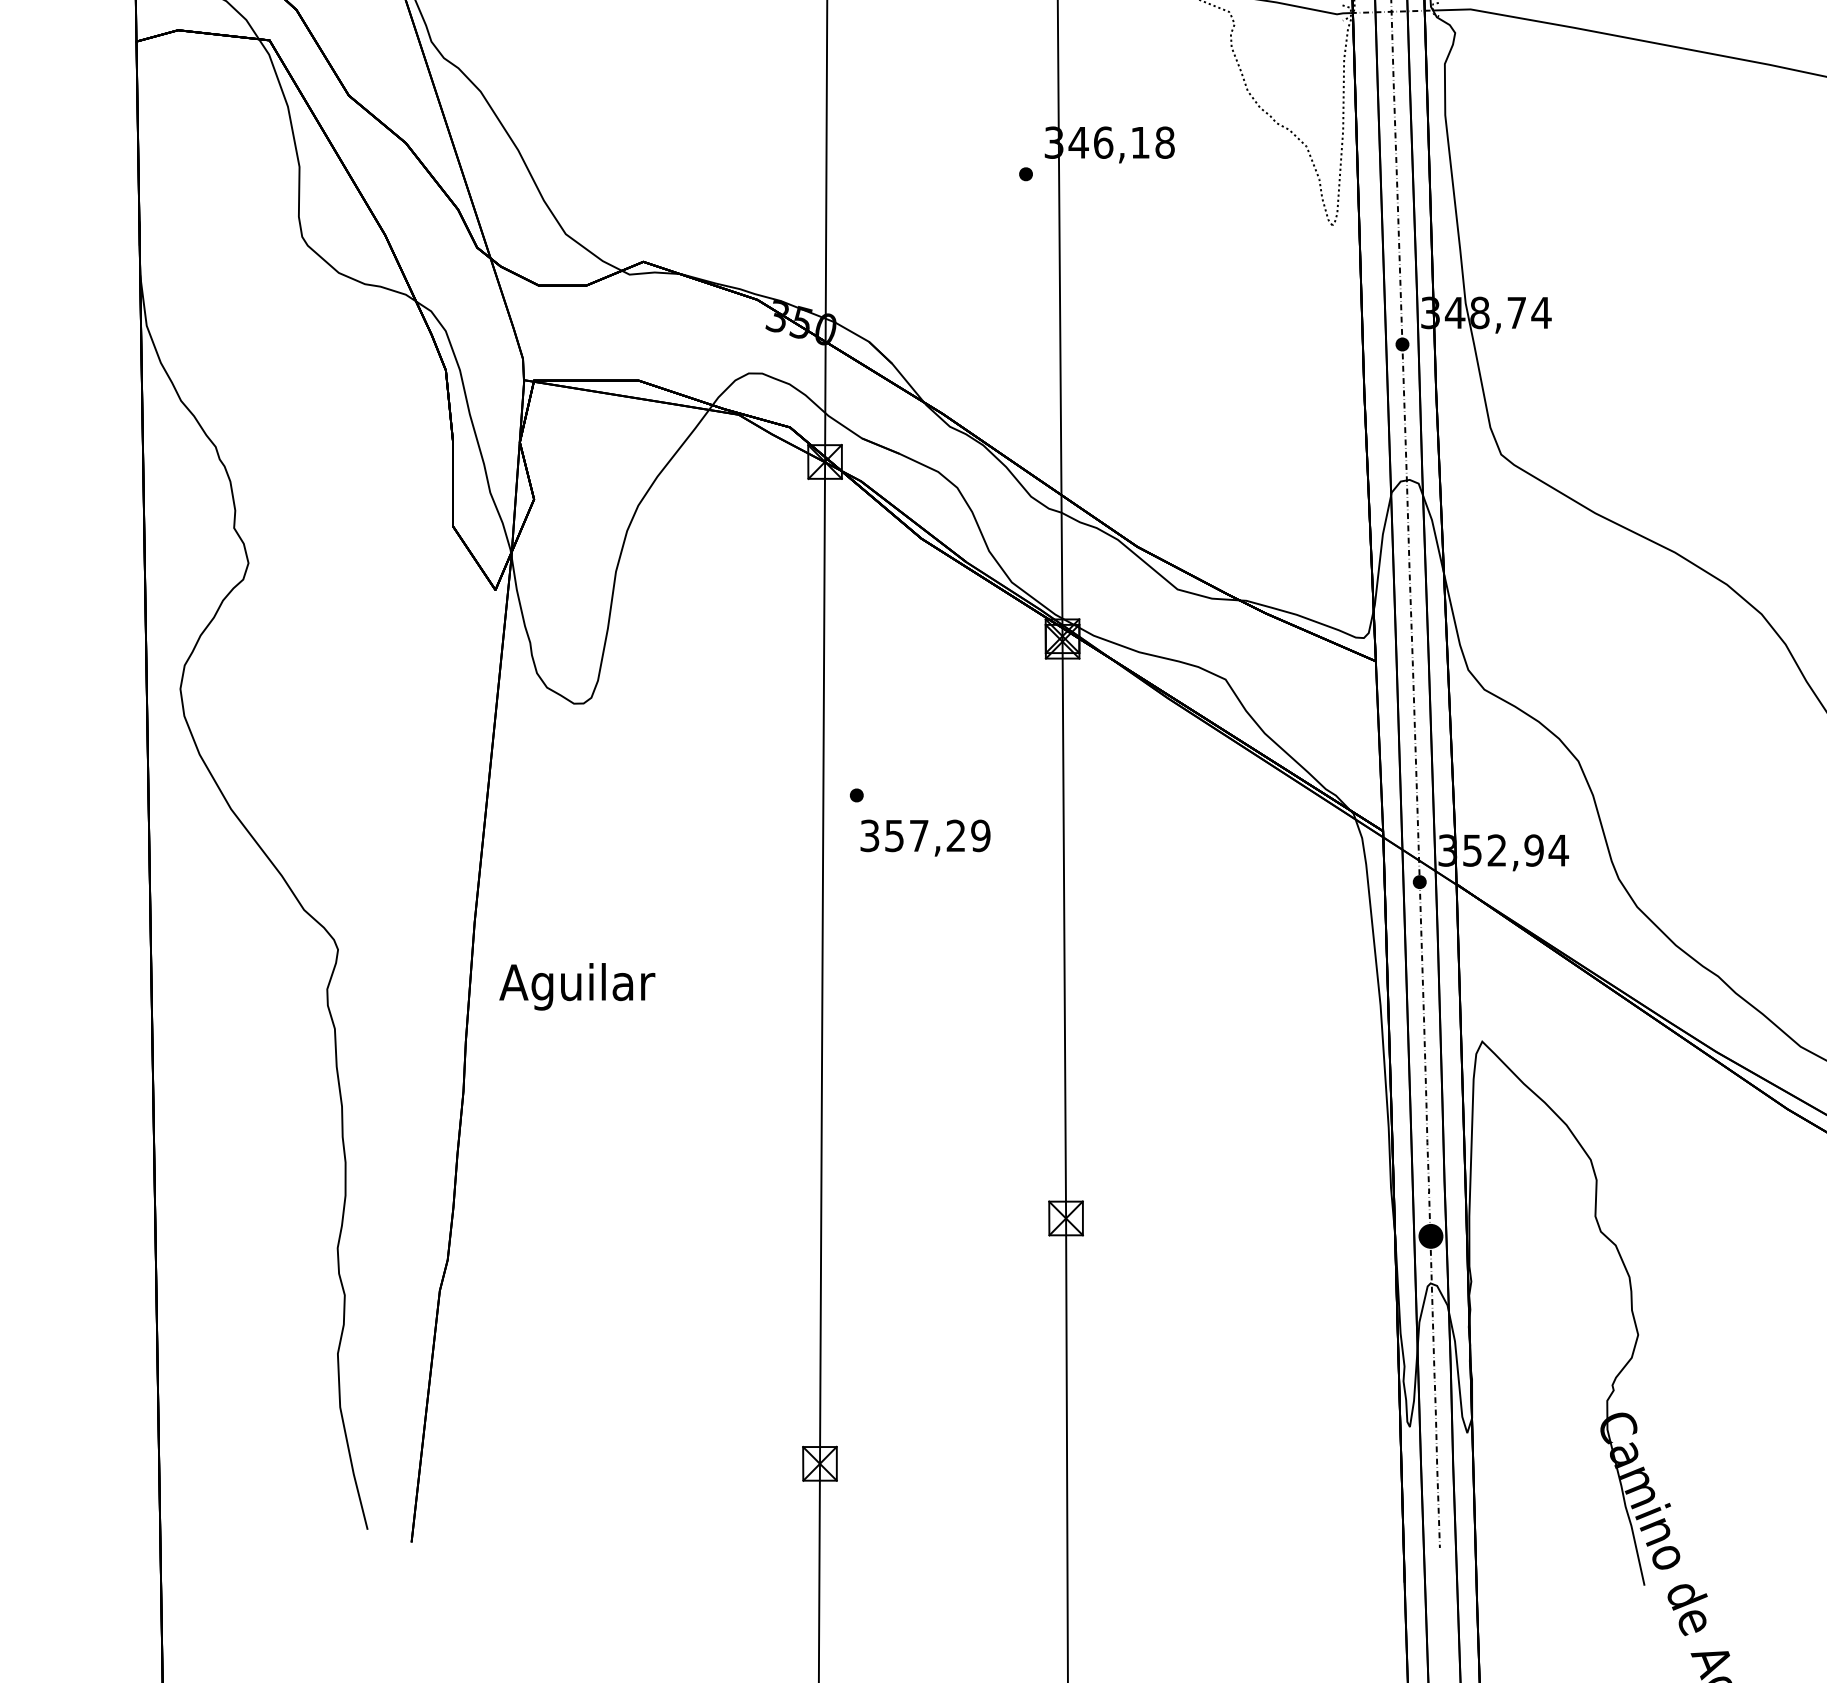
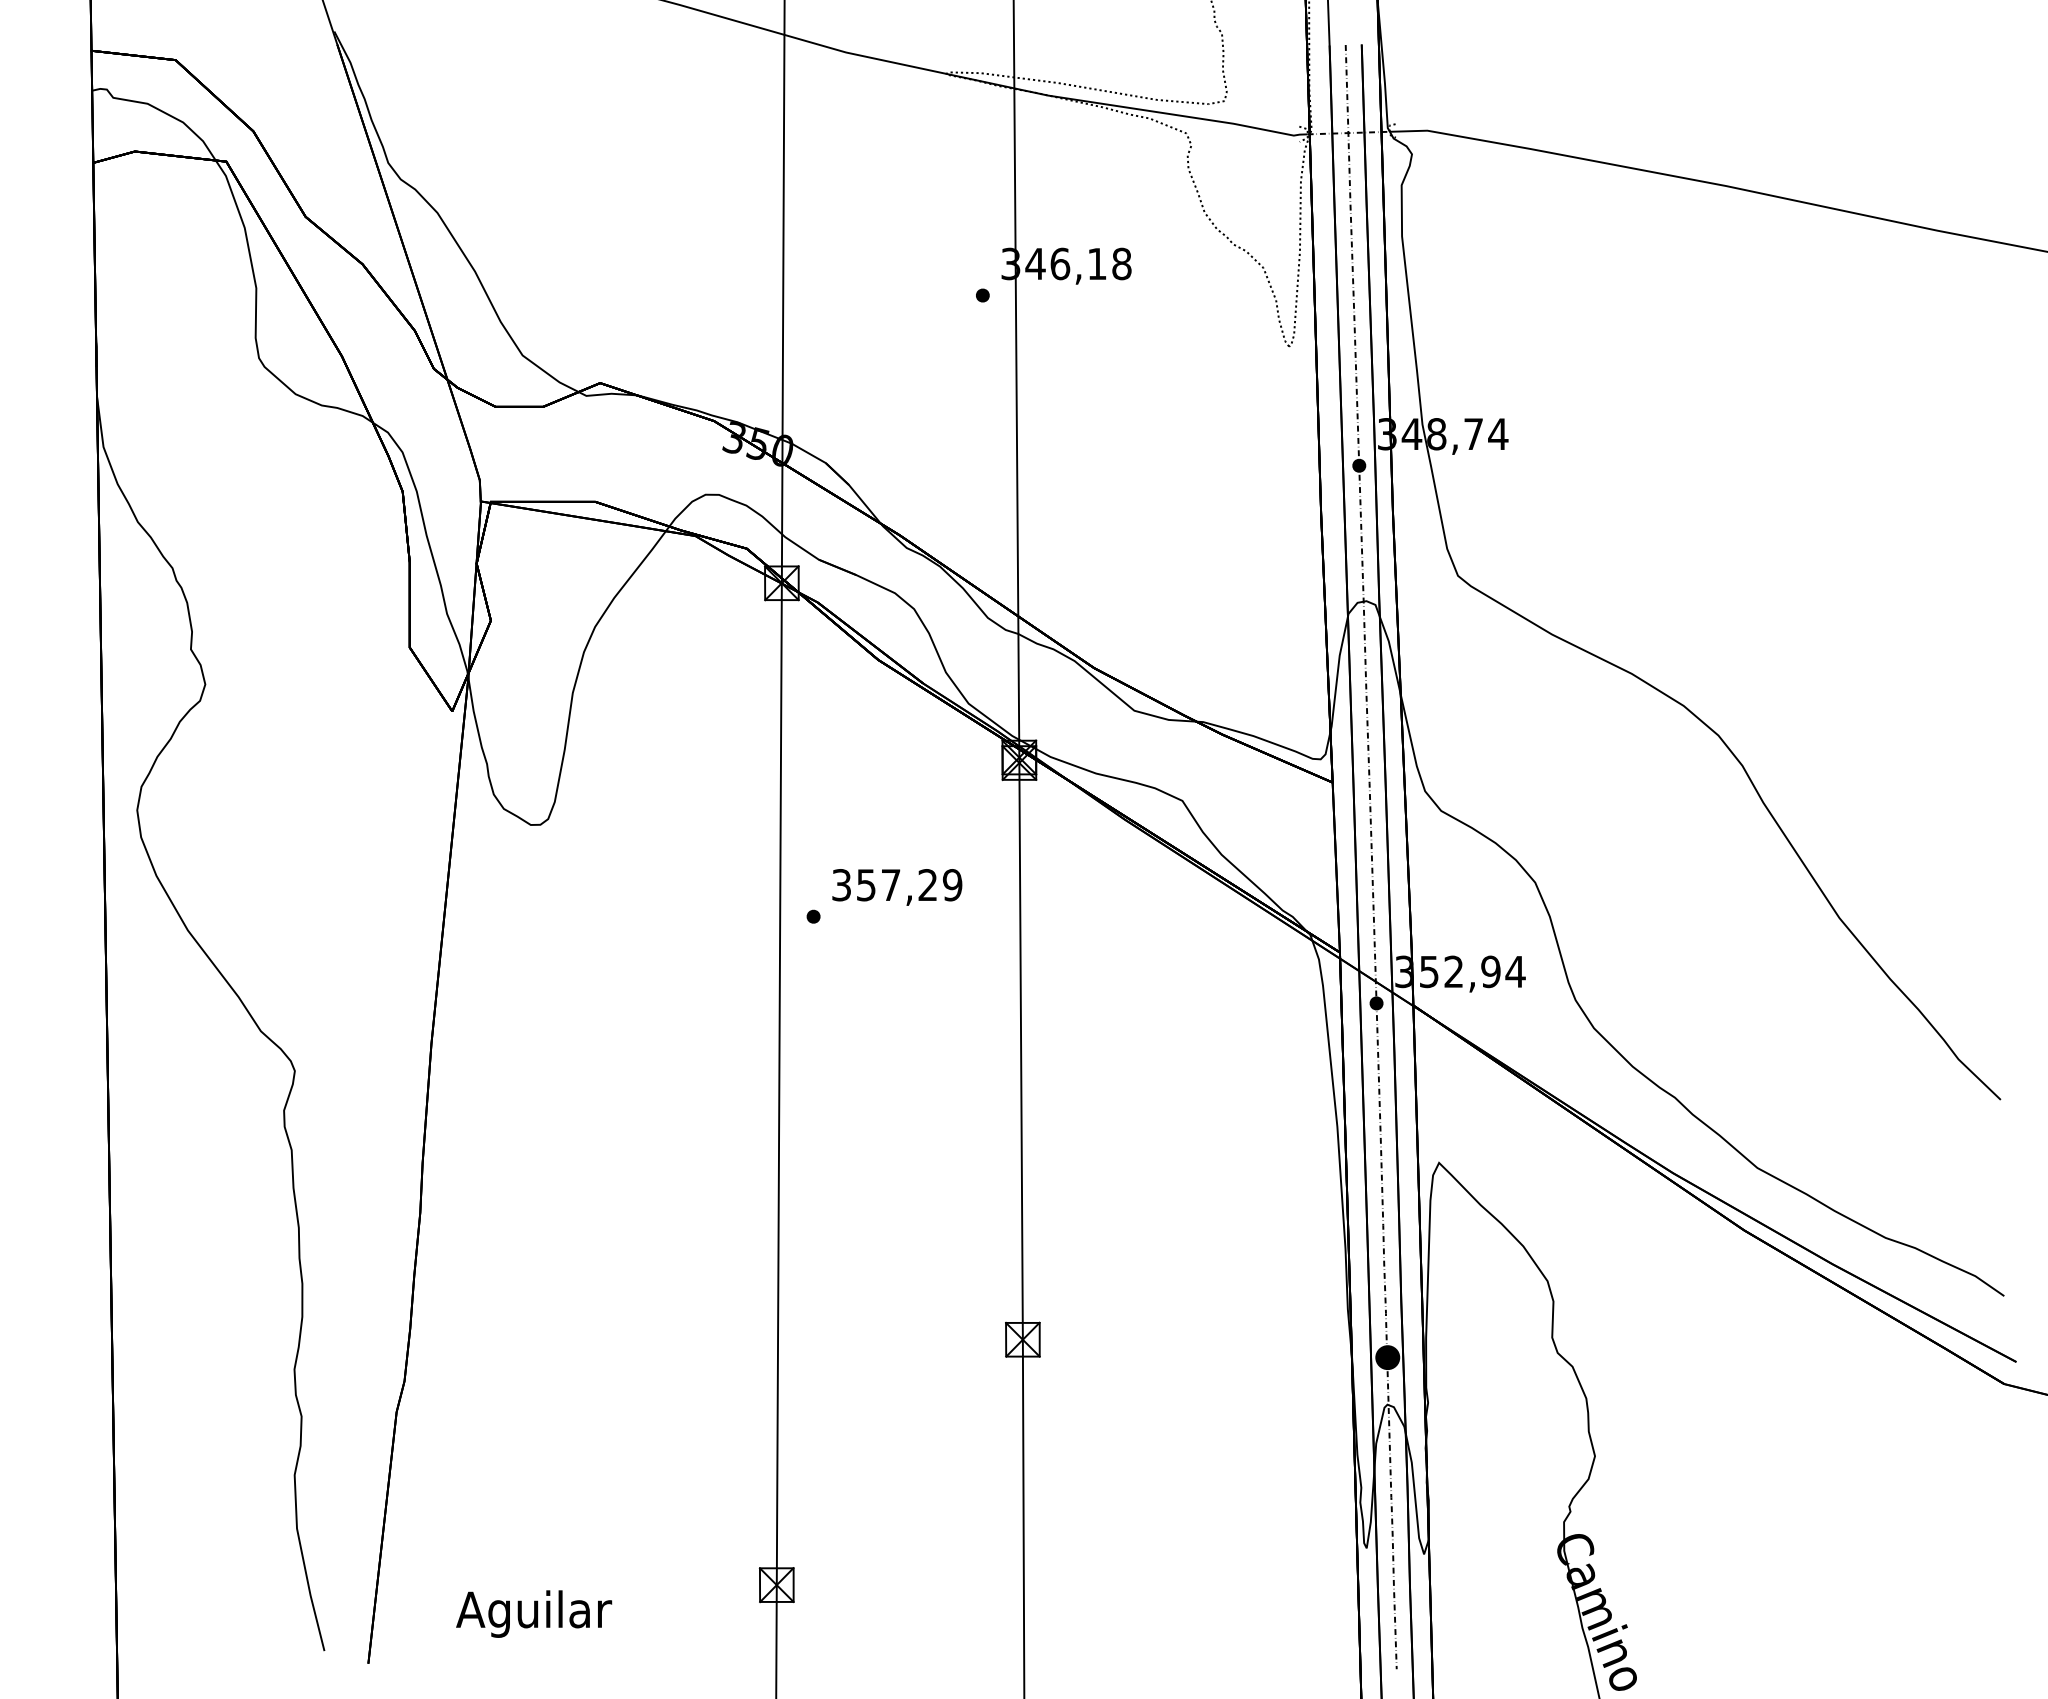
text: (925, 838) -> (897, 887), moved
text: (577, 986) -> (534, 1613), moved

